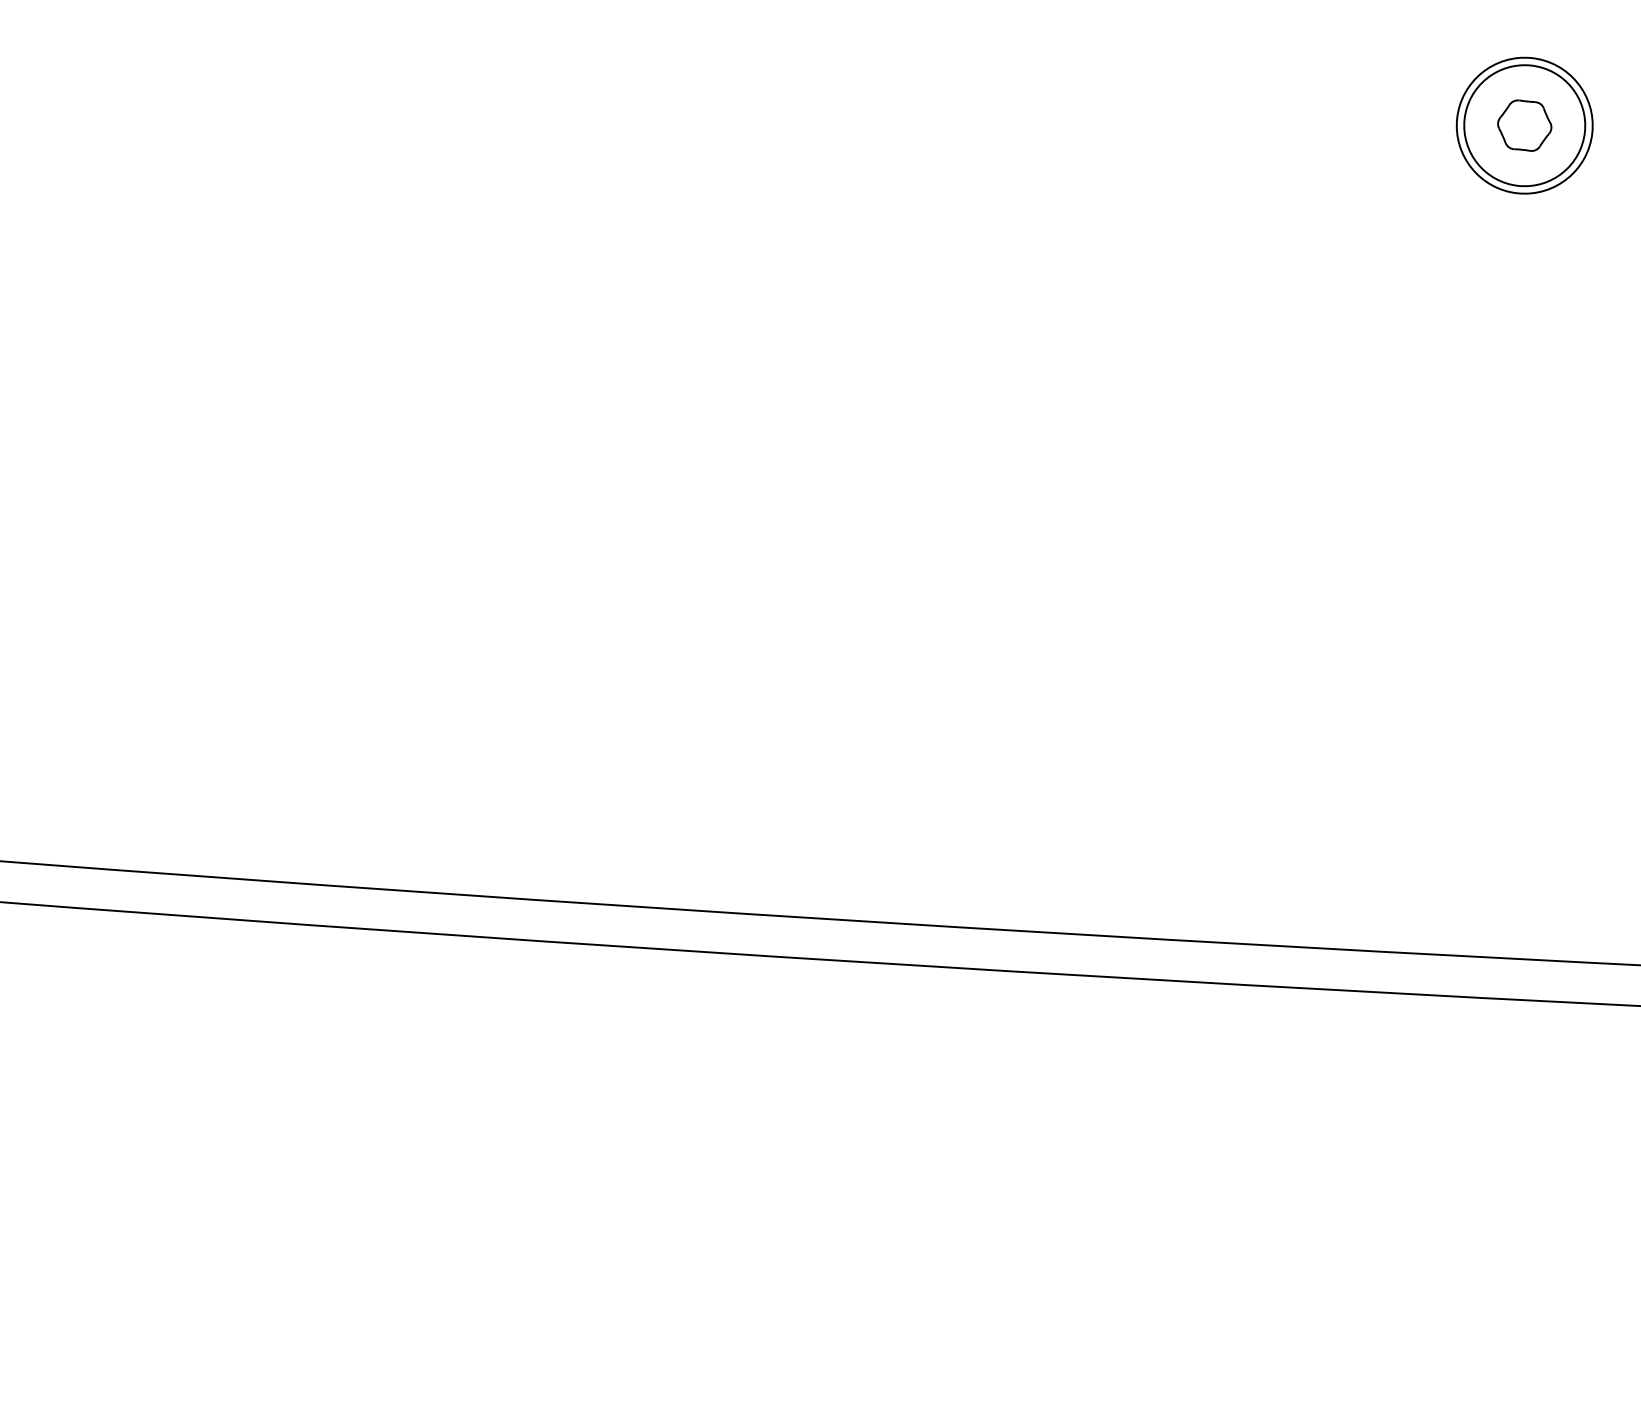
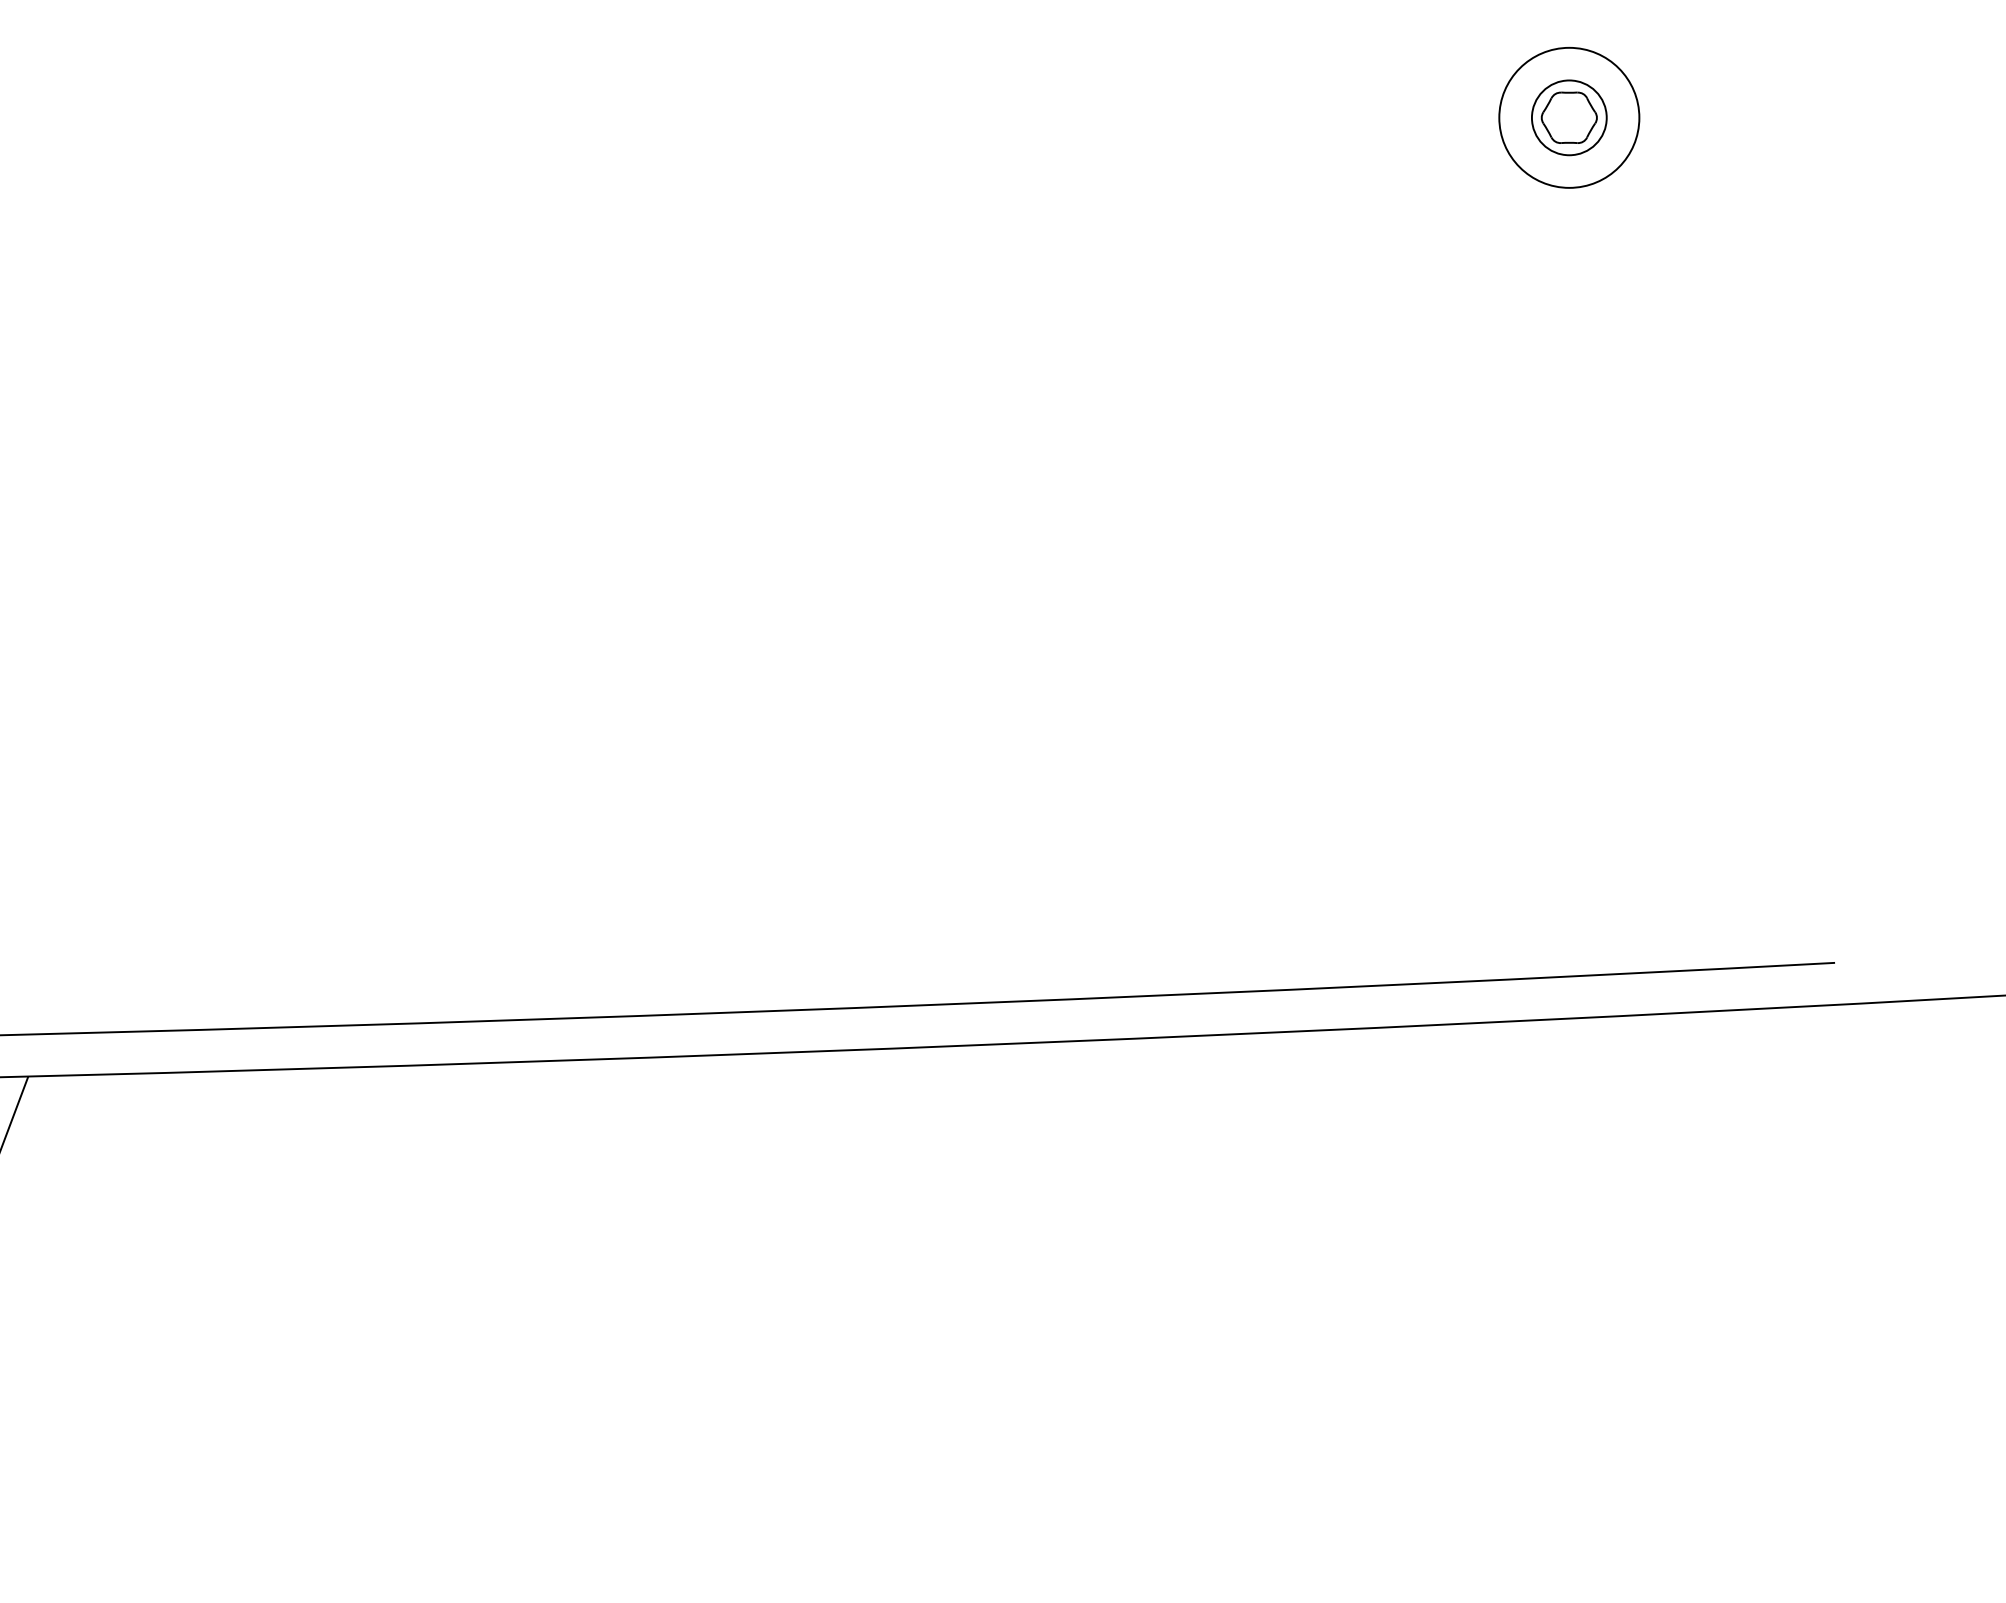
circle: (1524, 125) -> (1569, 117), size x0.6

